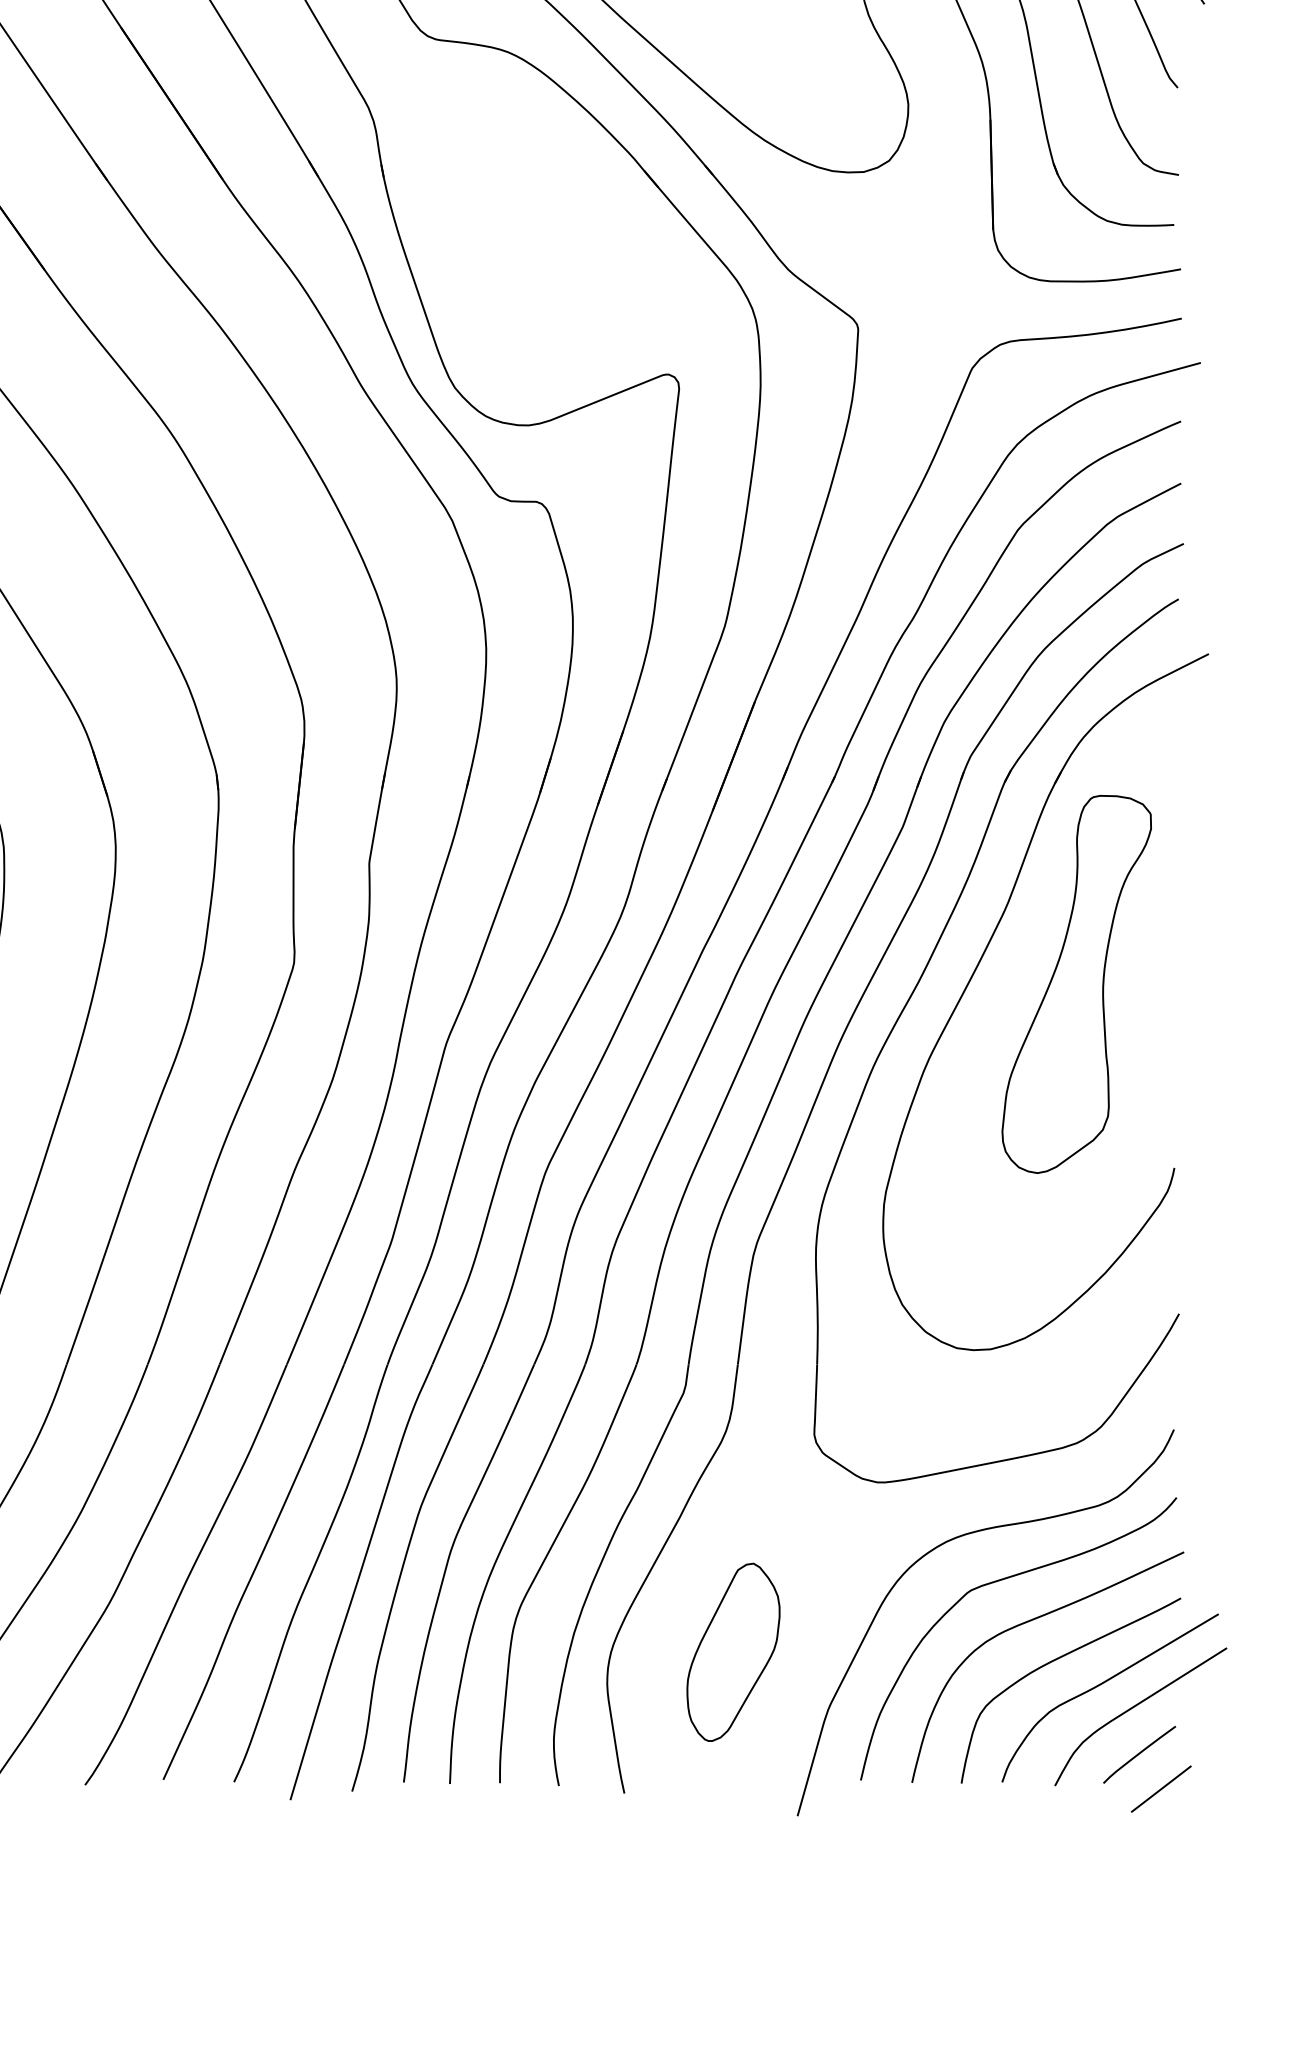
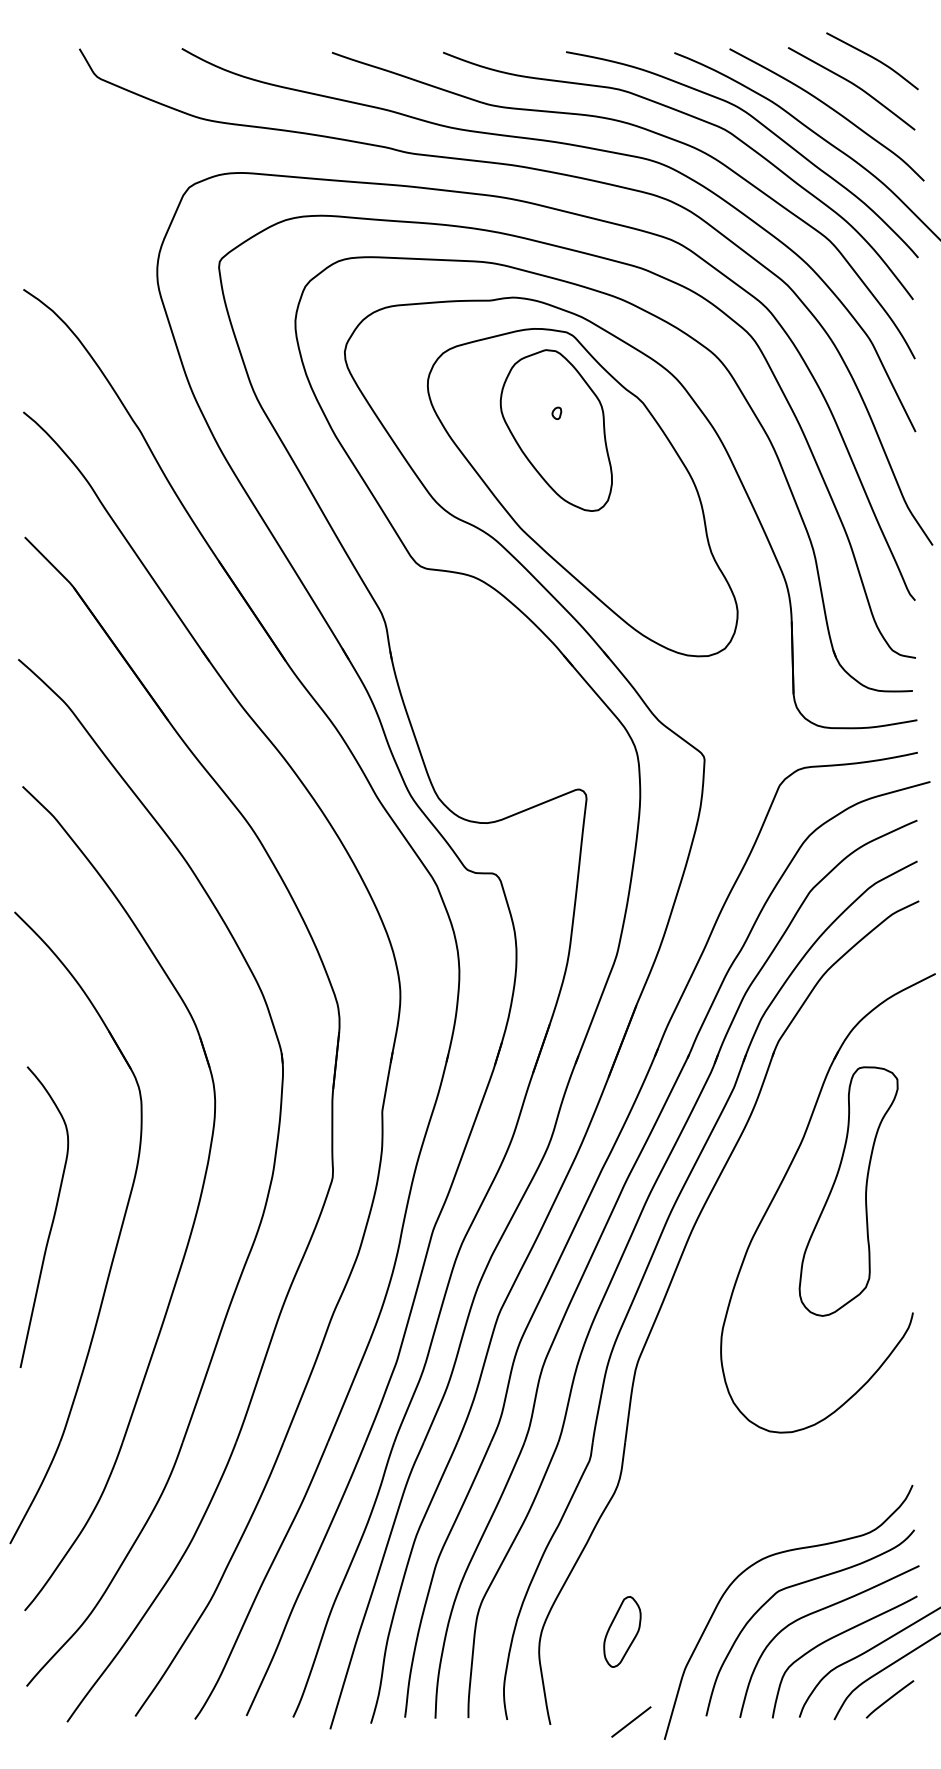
part: (911, 999) -> (739, 1201), removed
part: (733, 1651) -> (622, 1631), size x0.6
line: (1161, 1788) -> (631, 1721), moved

